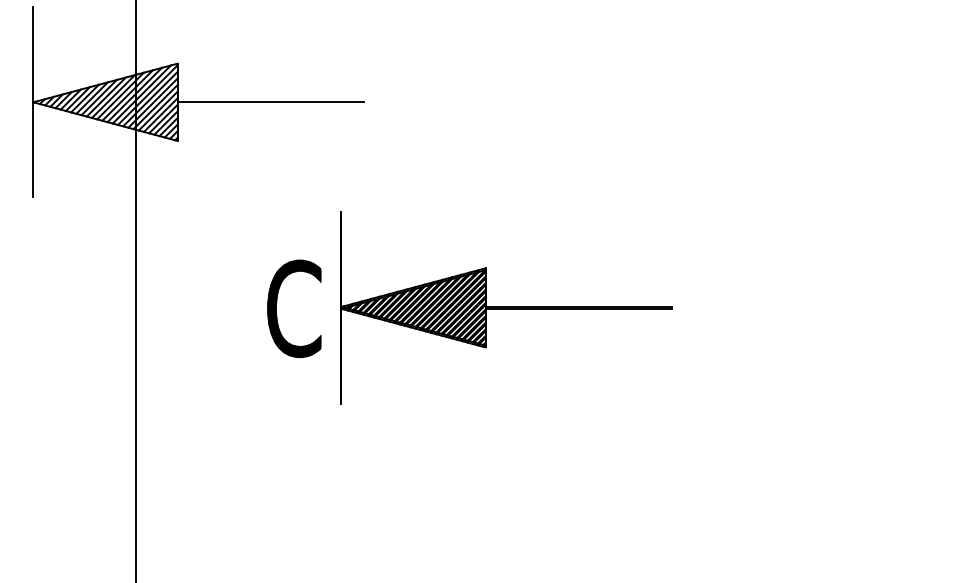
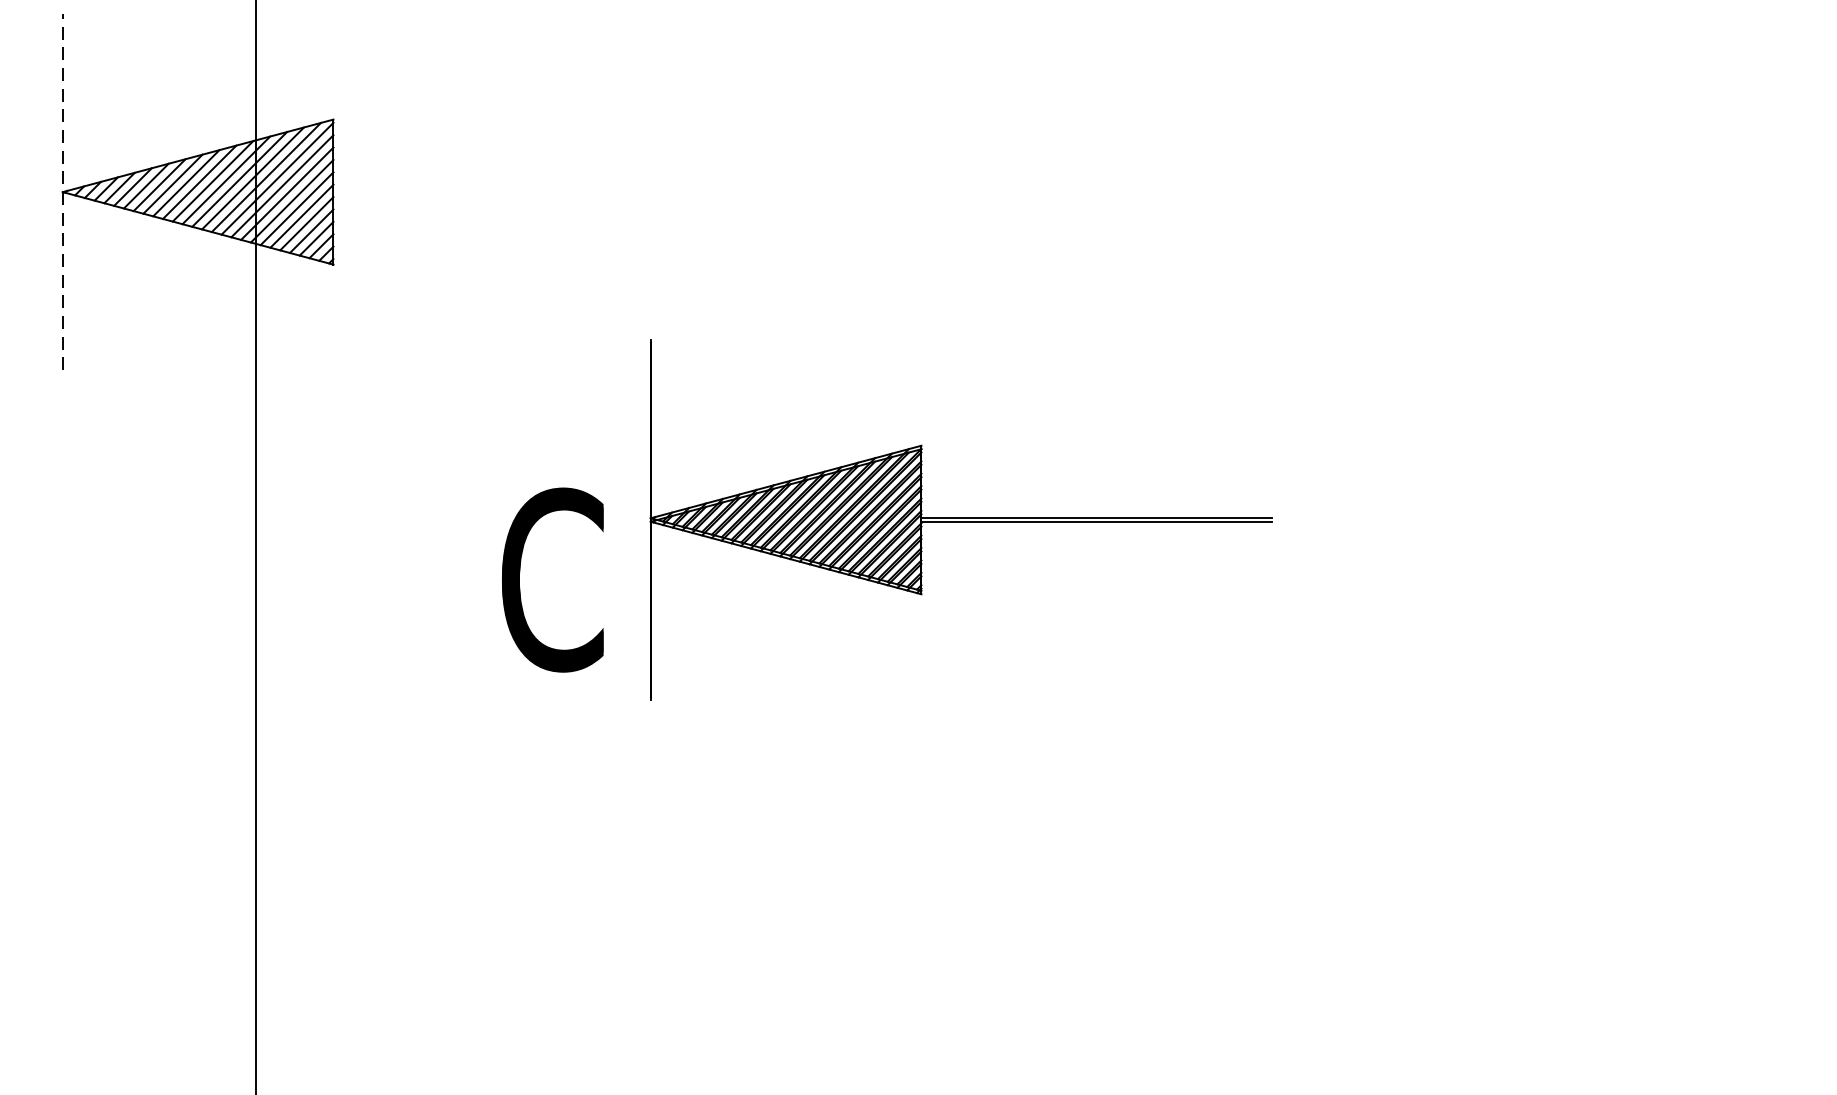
line: (33, 102) -> (62, 192), solid -> dashed
line: (270, 102) -> (508, 192), removed
part: (506, 307) -> (960, 519), moved

